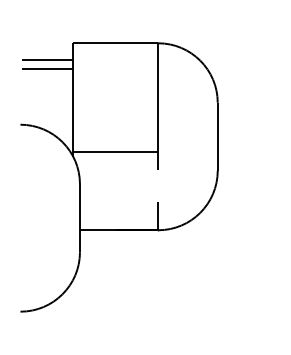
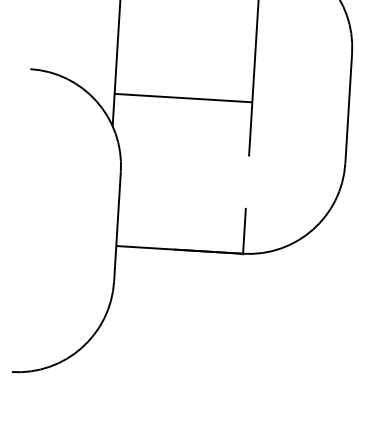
line: (115, 151) -> (183, 97), moved

